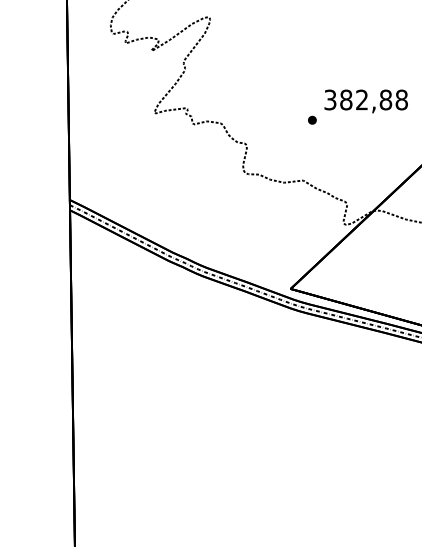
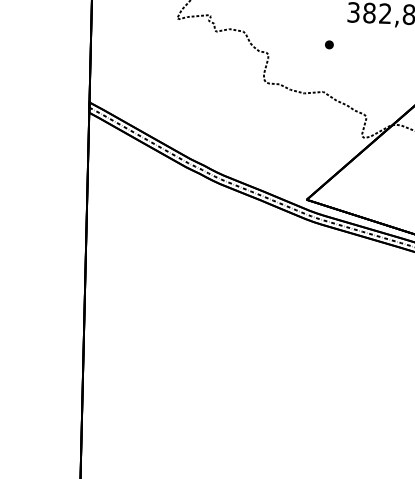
part: (312, 119) -> (329, 44), moved

